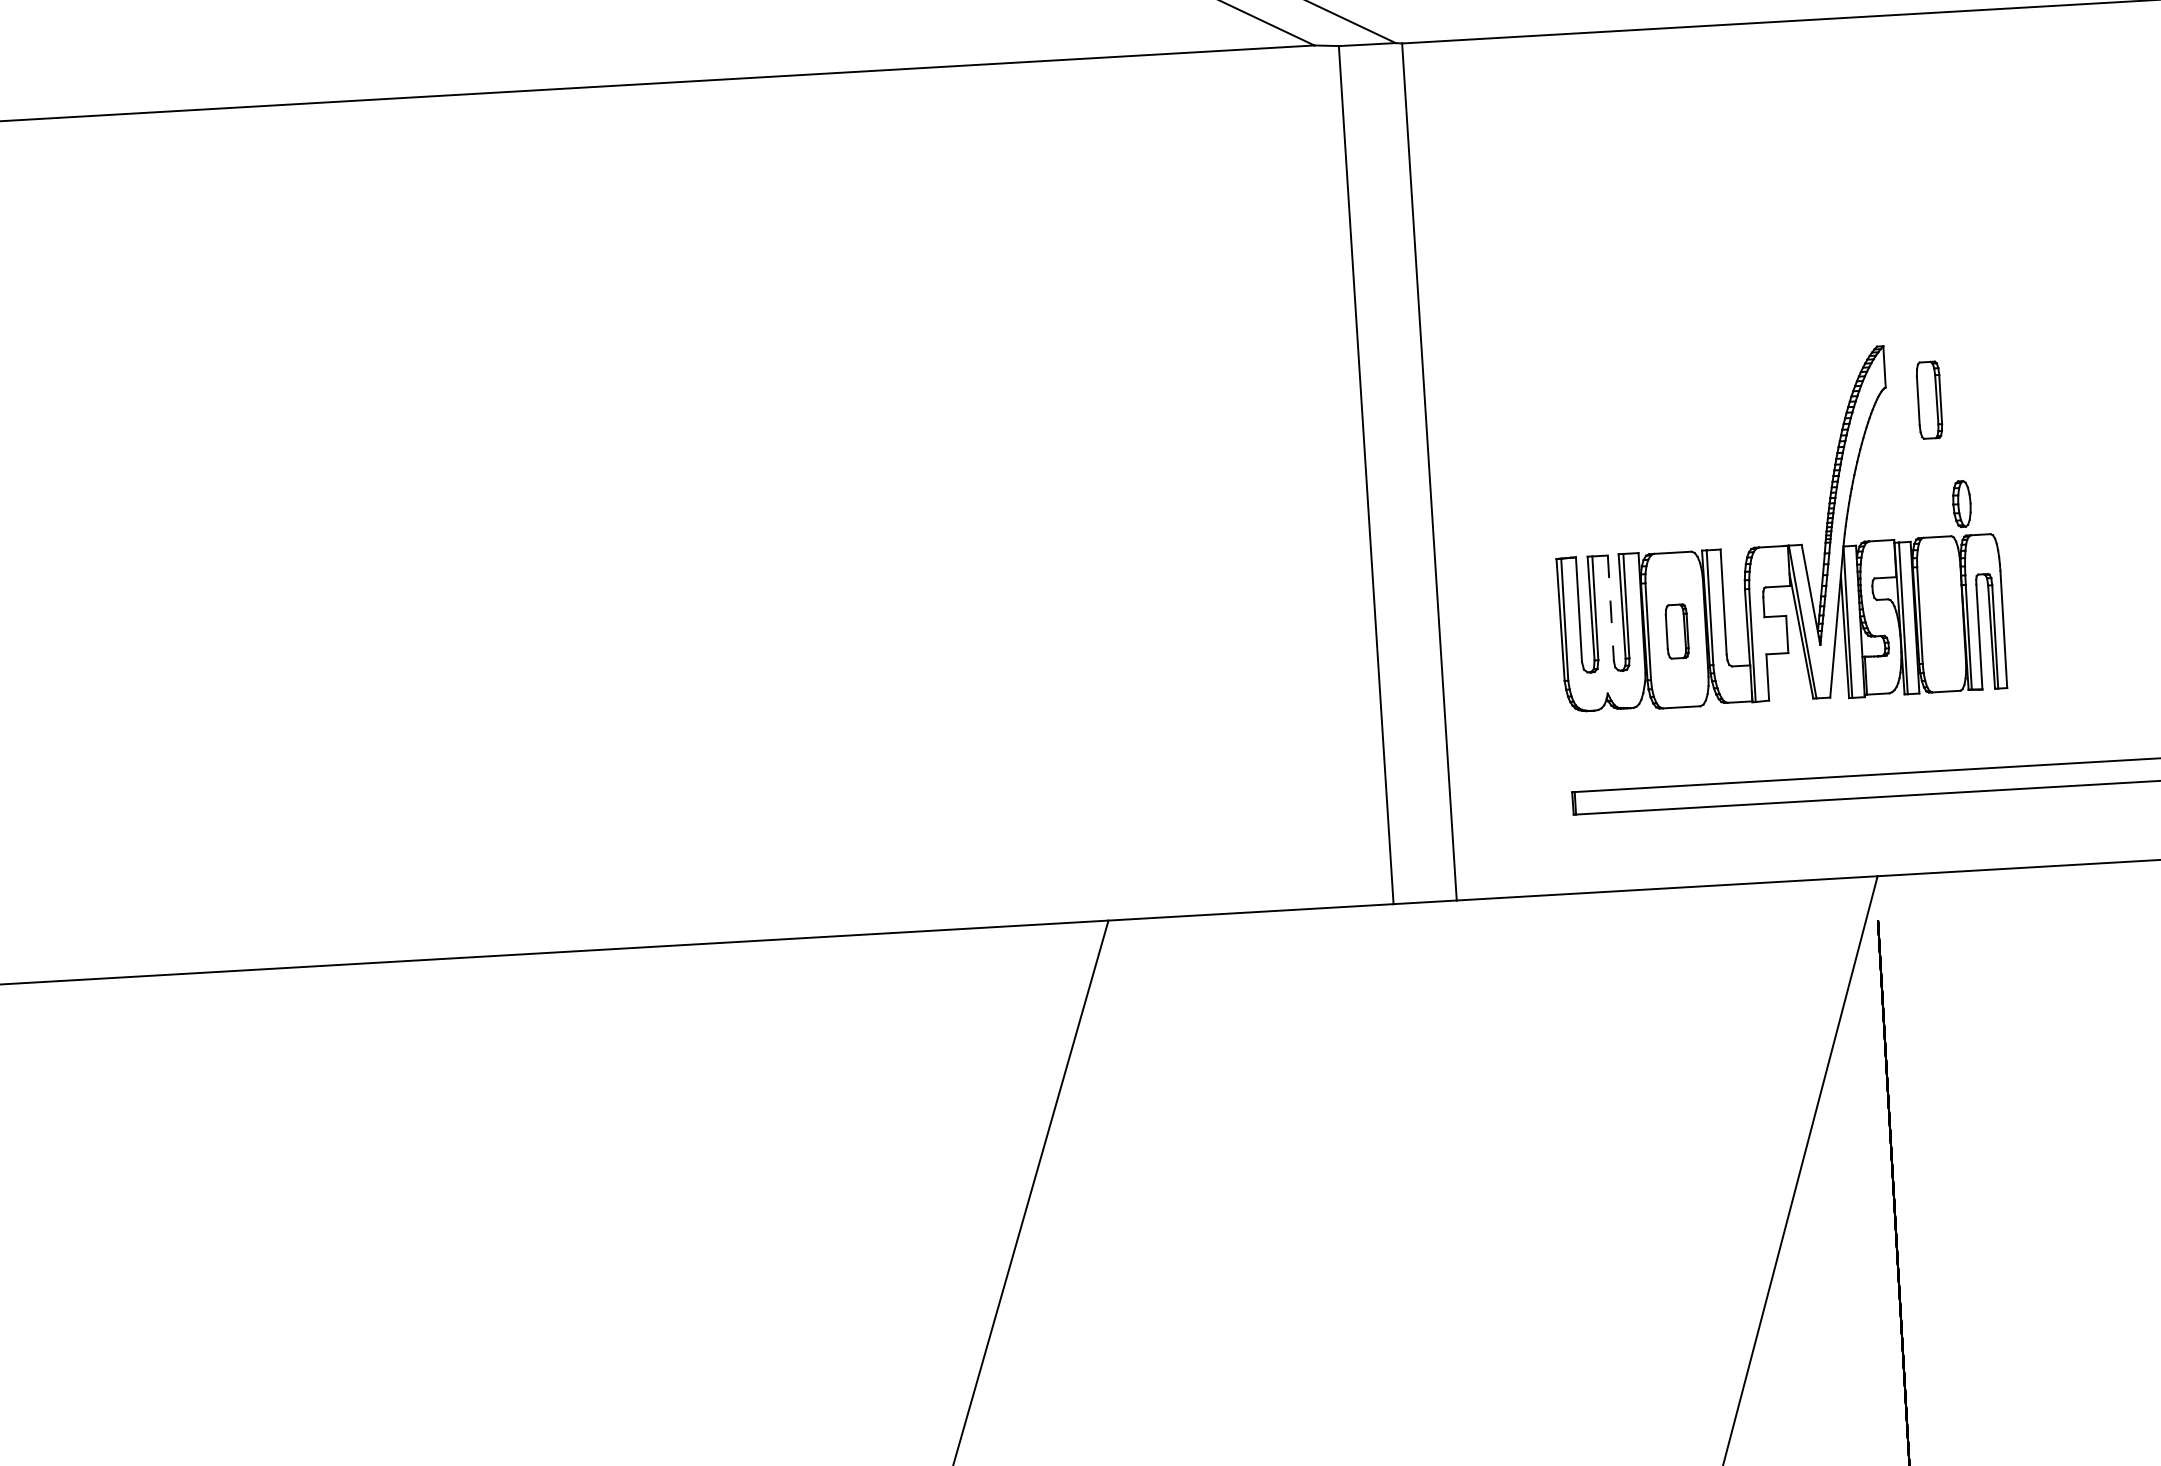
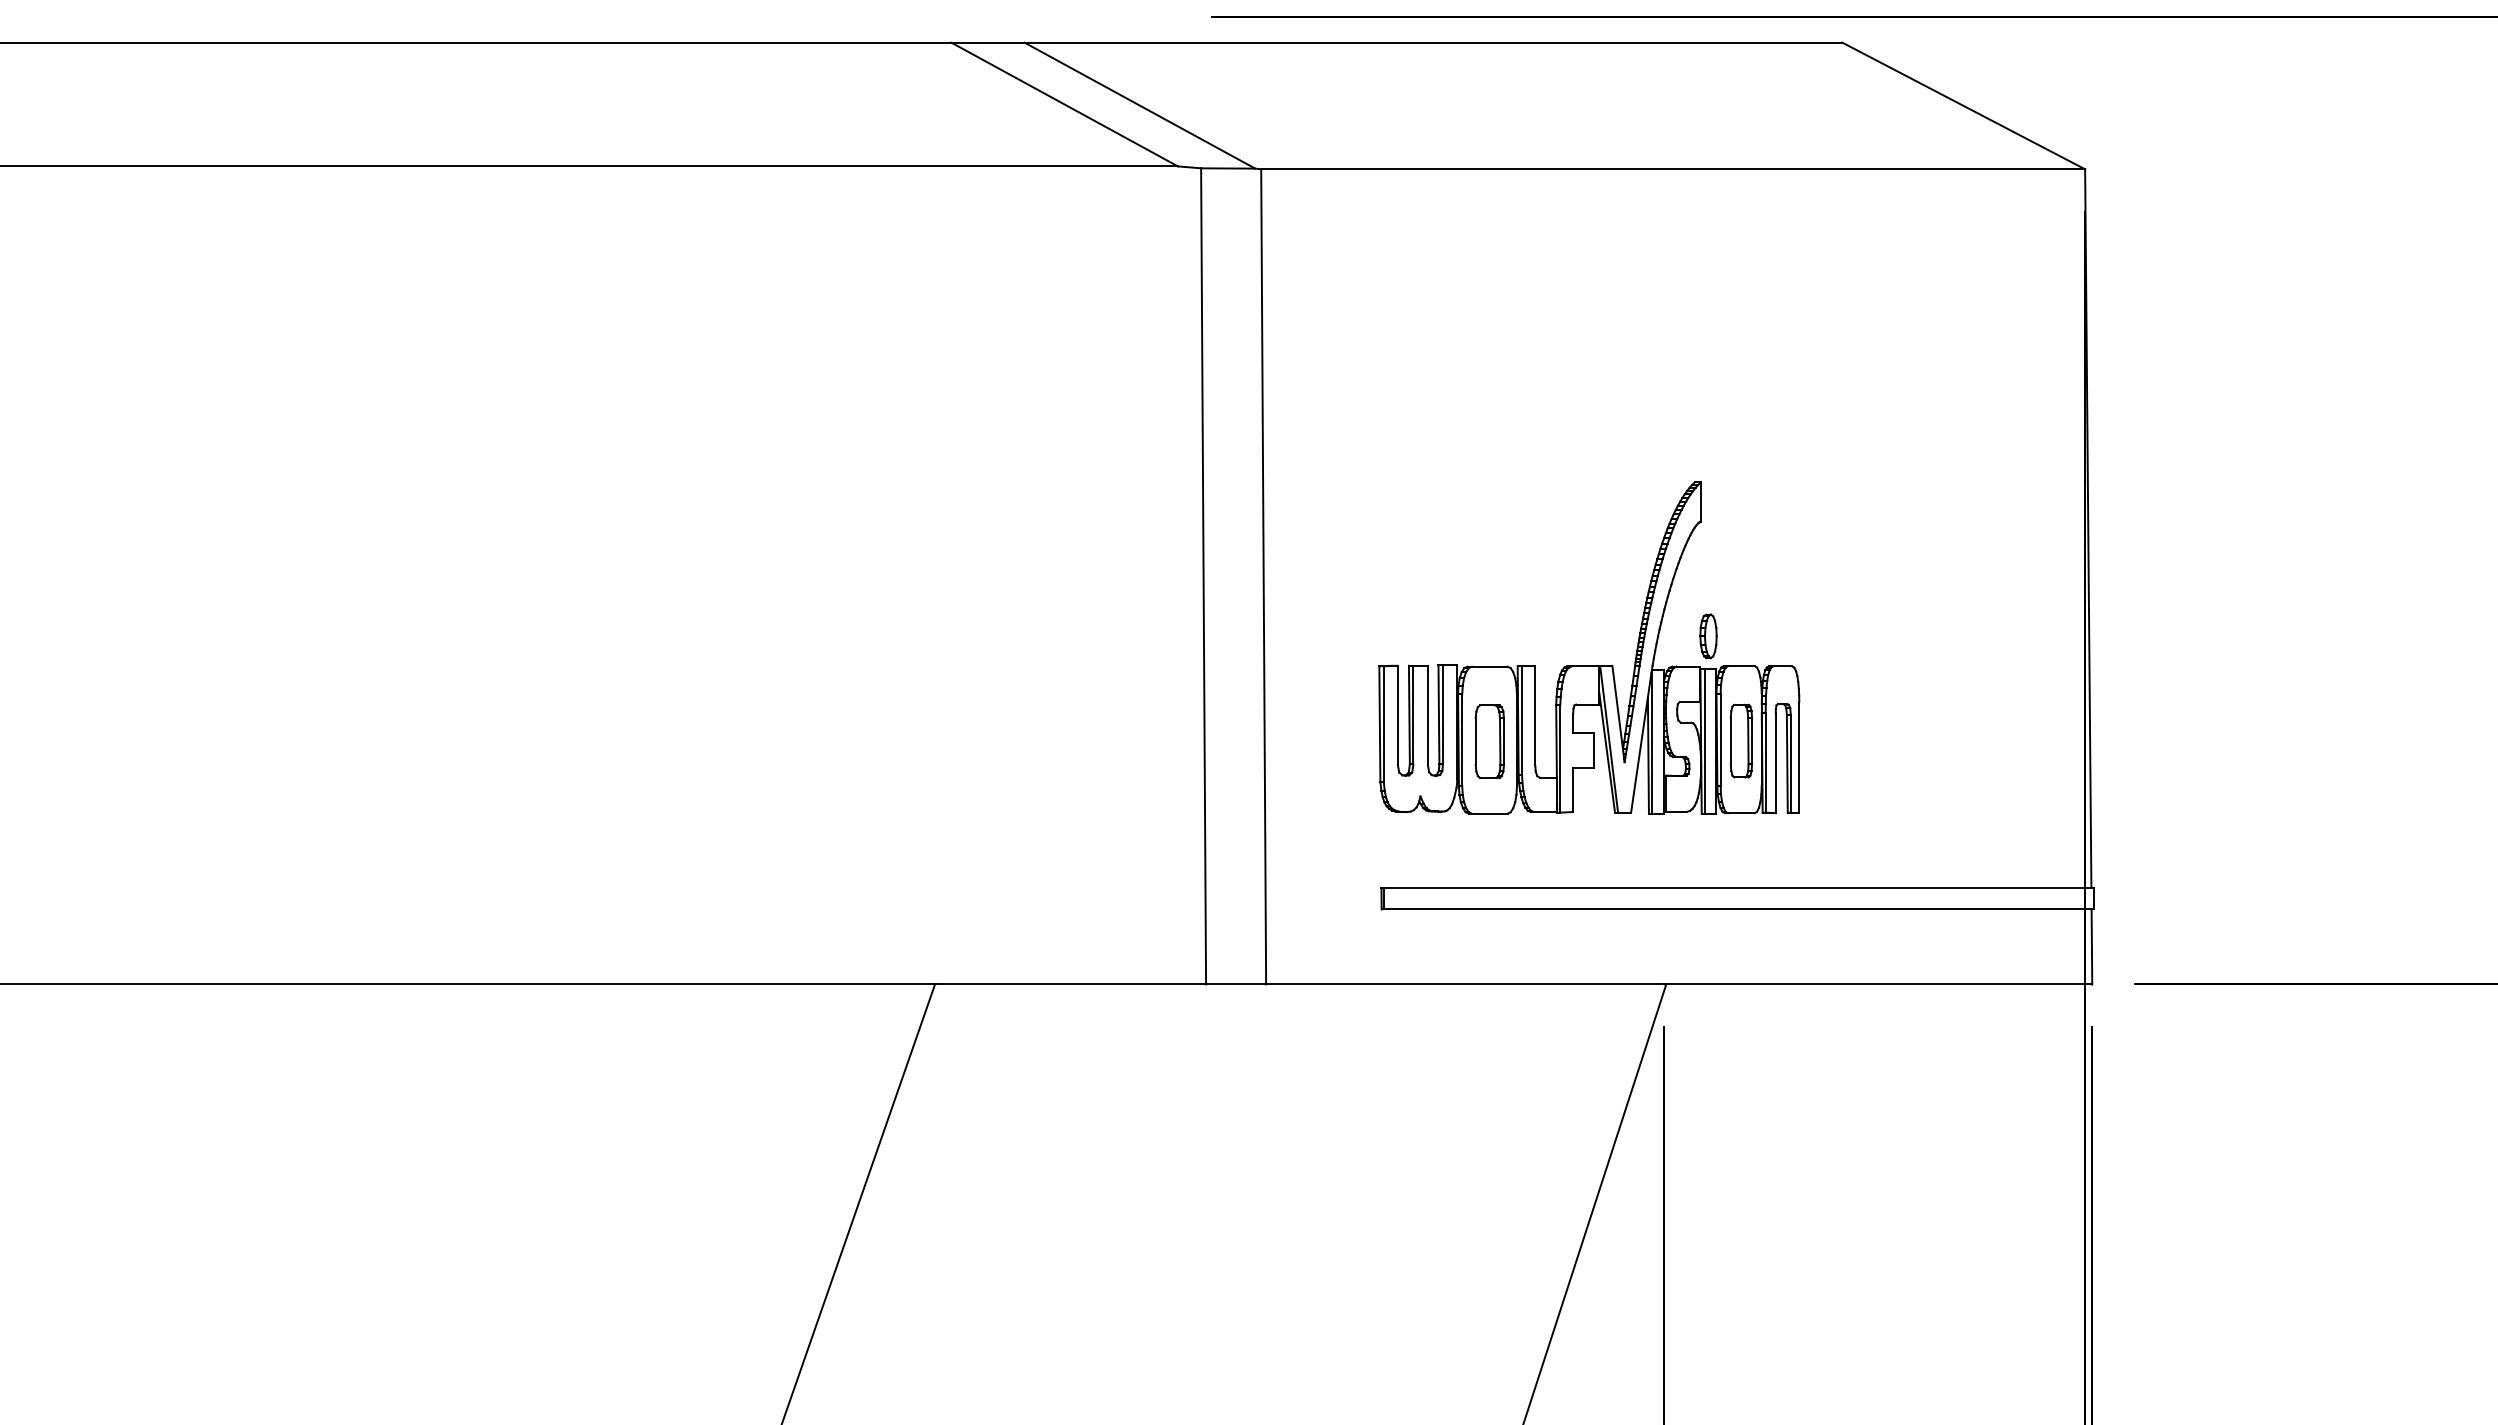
part: (1928, 399) -> (1740, 740), moved
part: (1961, 504) -> (1708, 636), moved
line: (1611, 608) -> (1428, 716), dashed -> solid
part: (1676, 631) -> (1489, 741), size x1.43

